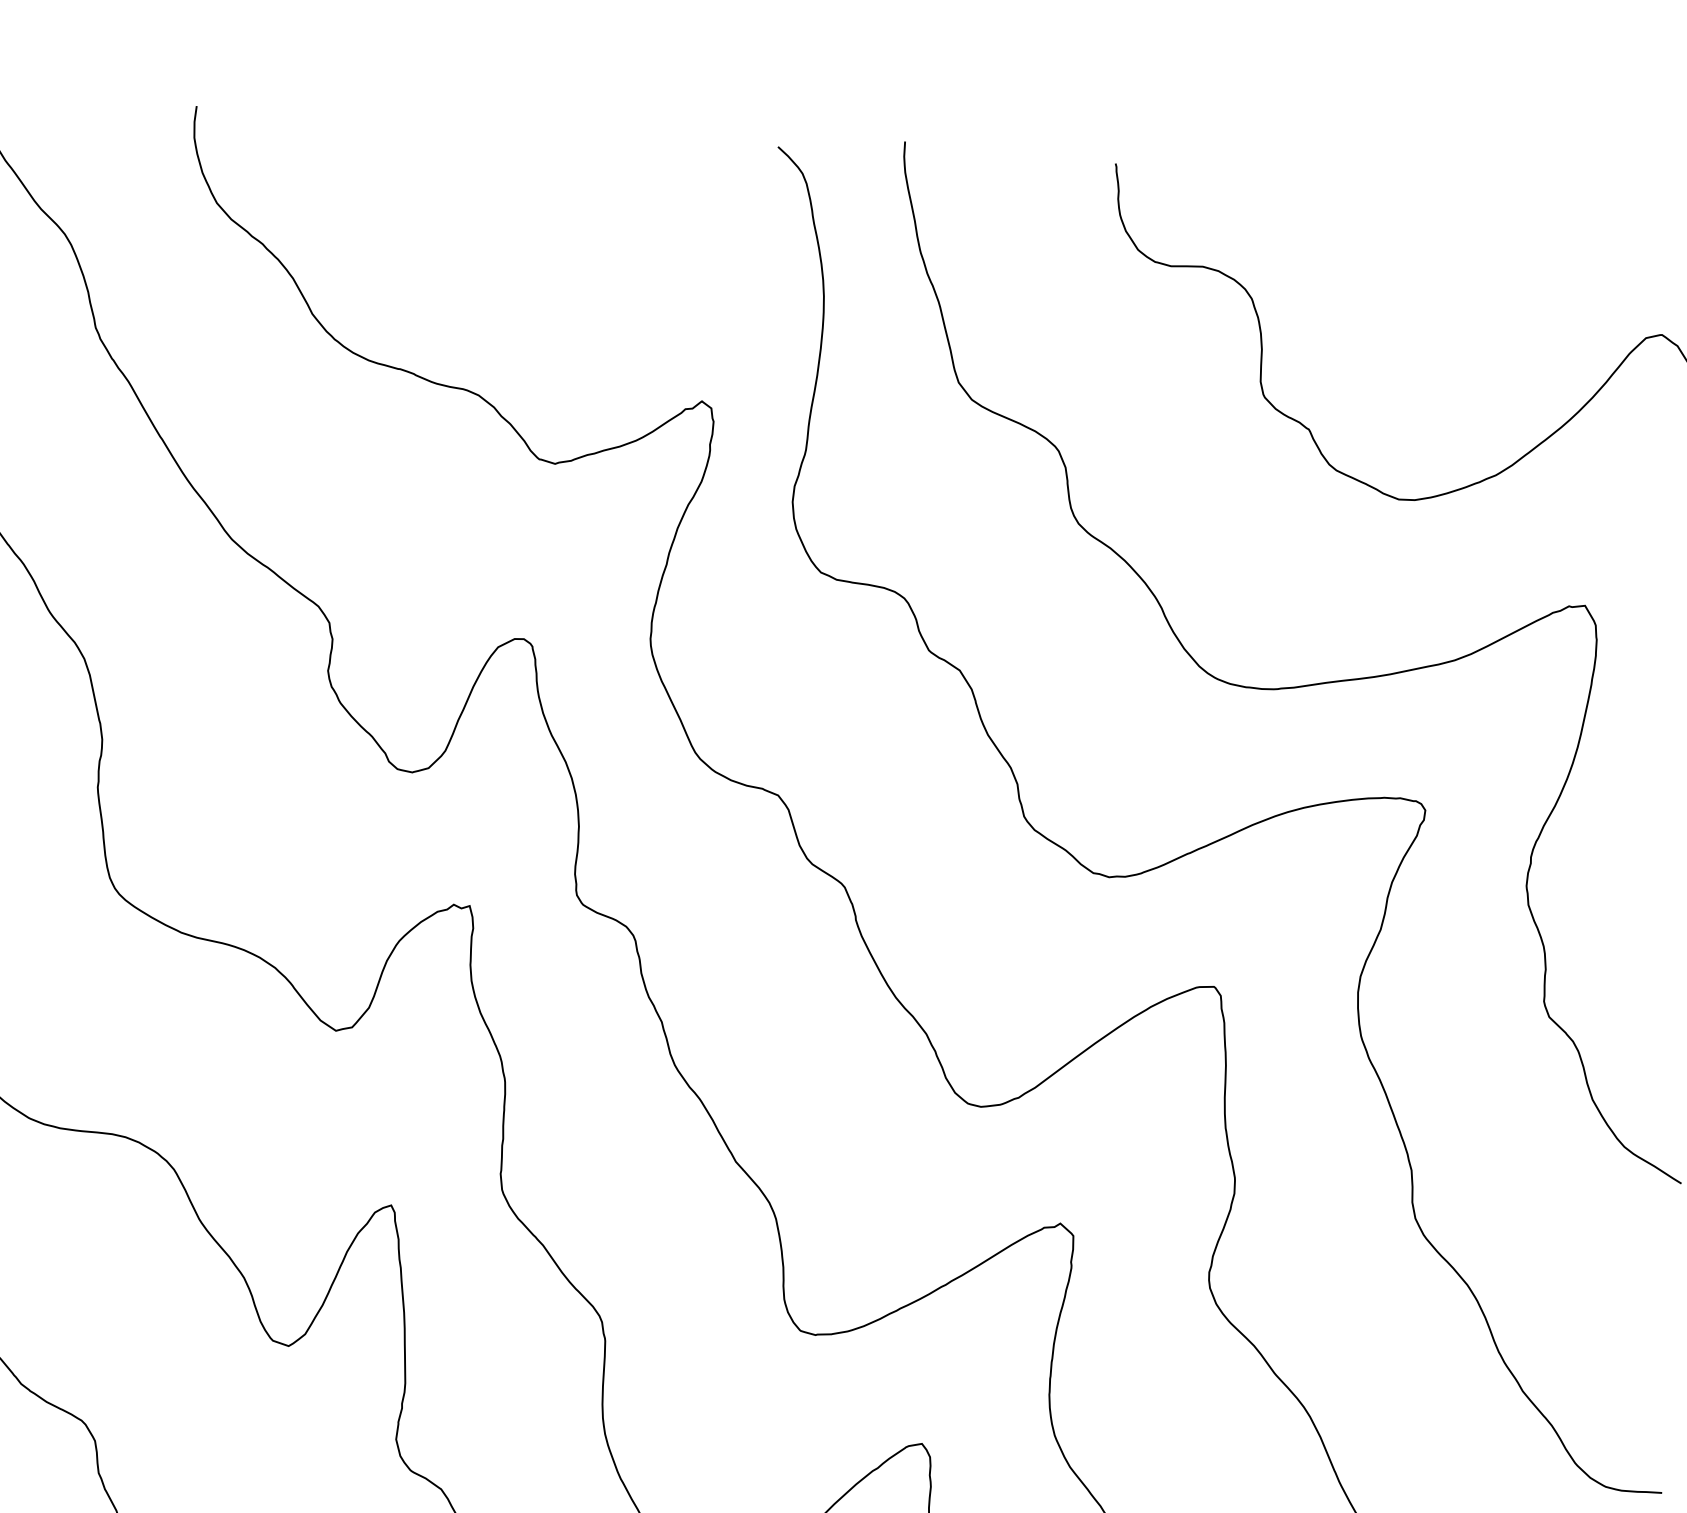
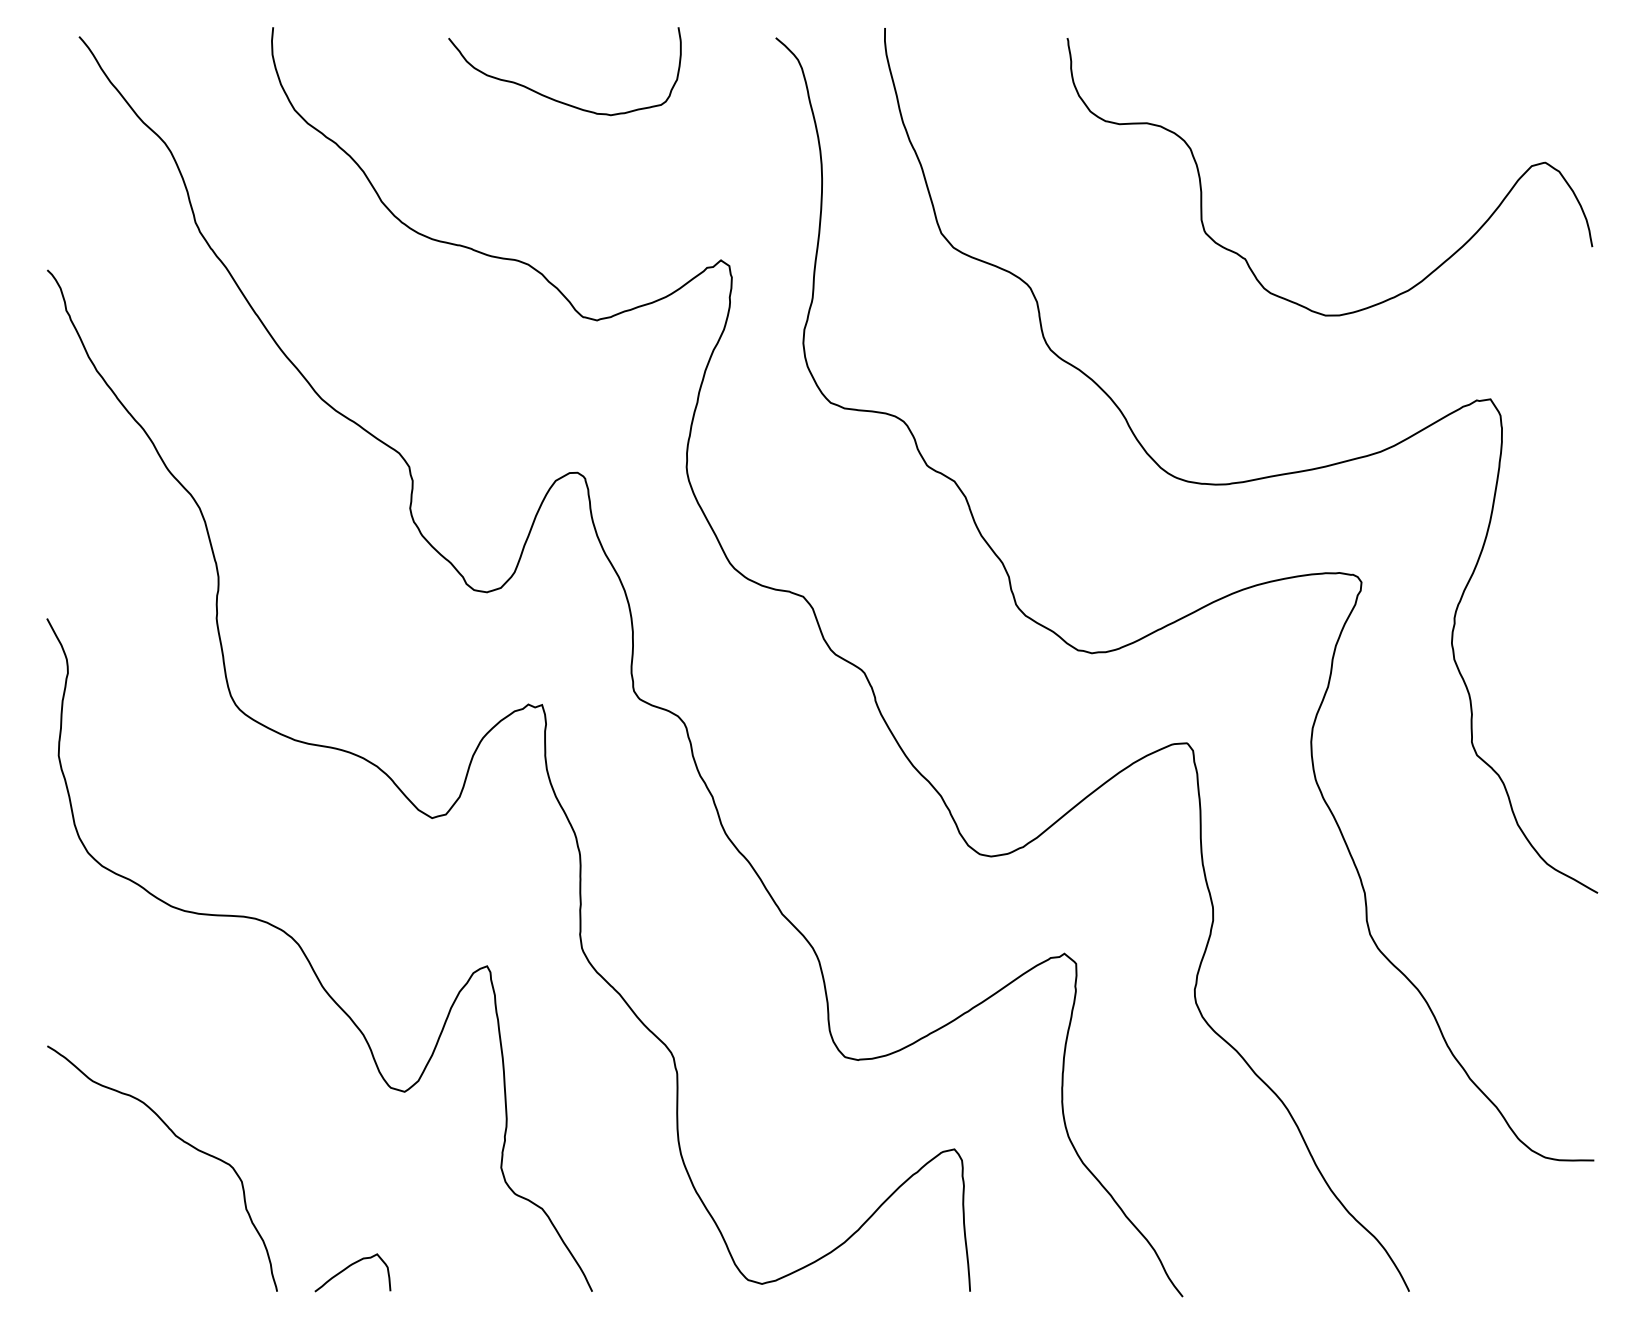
curve: (514, 203) -> (551, 97), added

